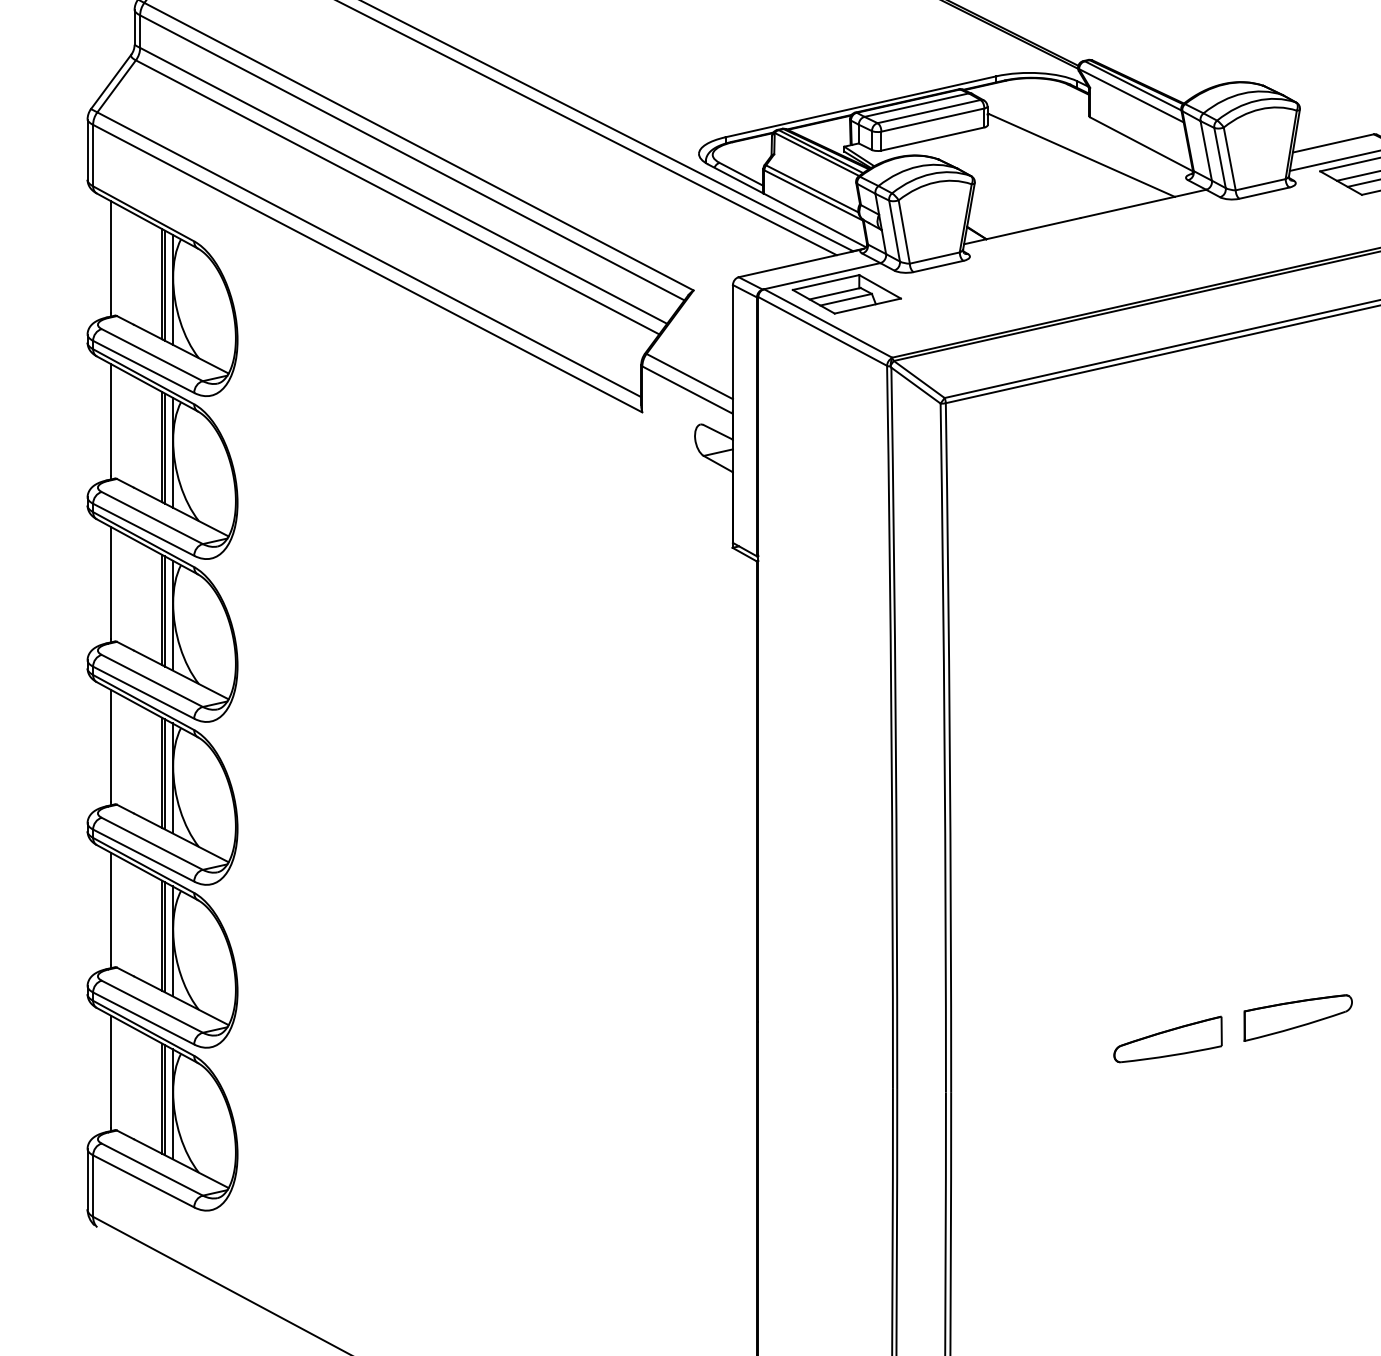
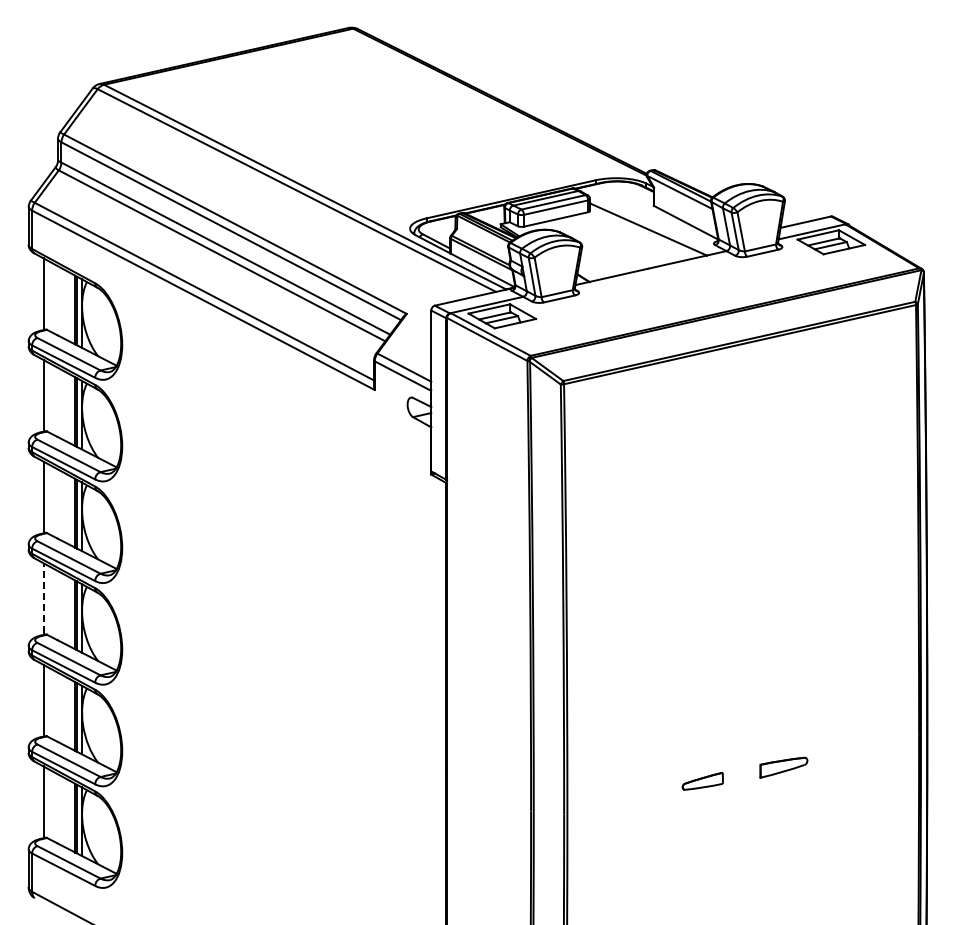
line: (111, 746) -> (43, 598), solid -> dashed
part: (1297, 1017) -> (783, 767), size x0.7
part: (1167, 1039) -> (702, 781), size x0.6

